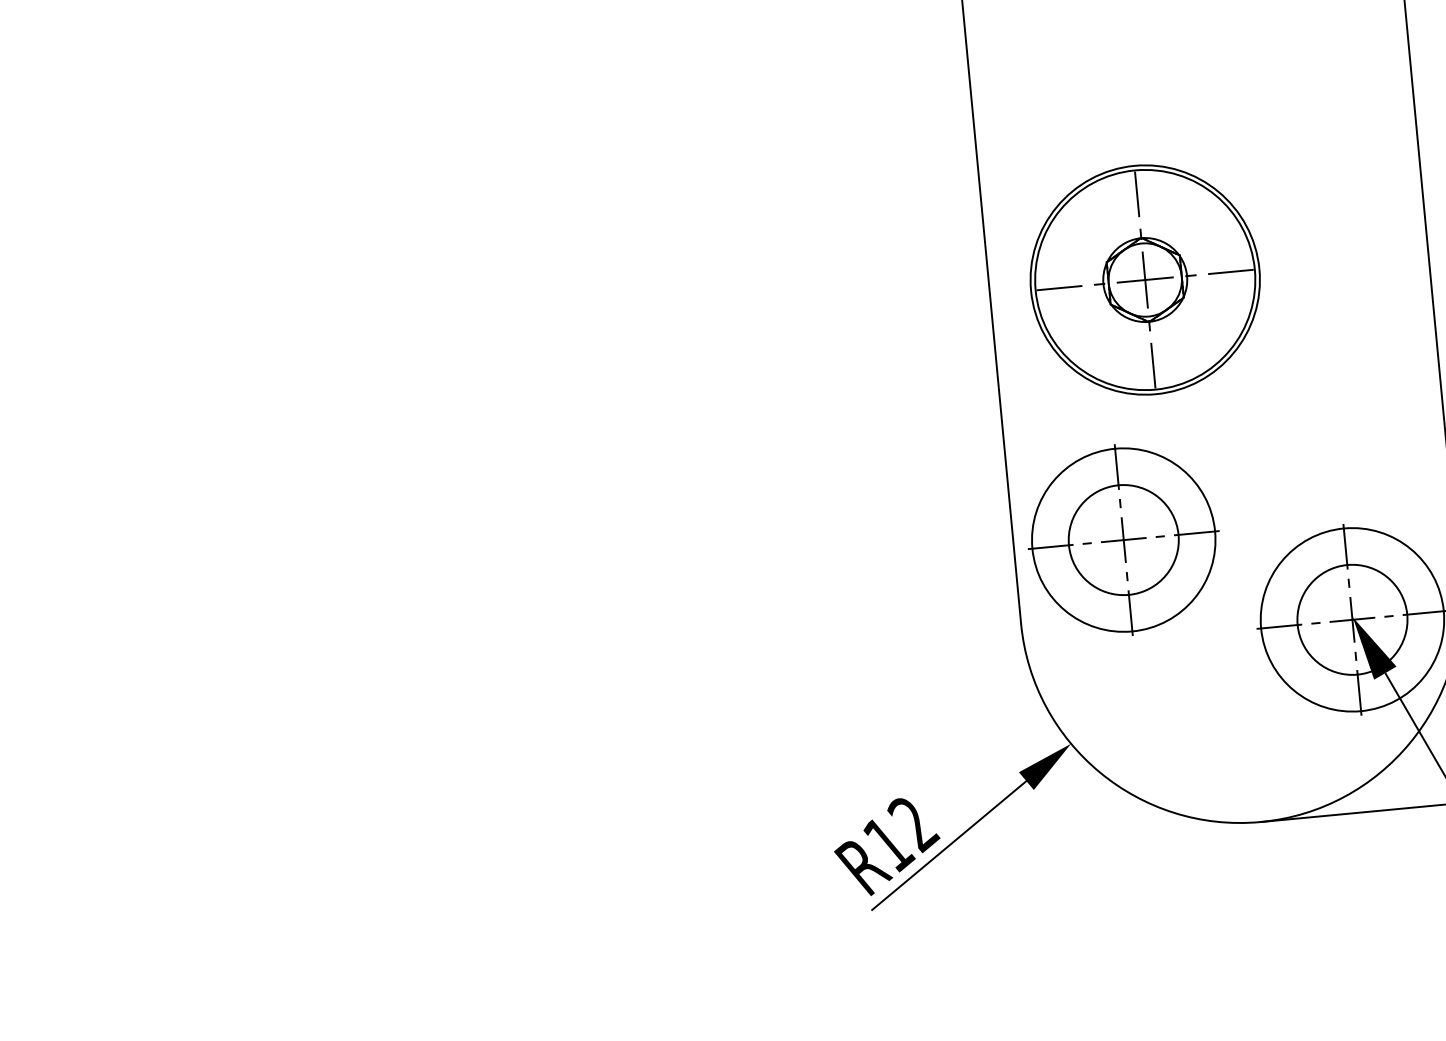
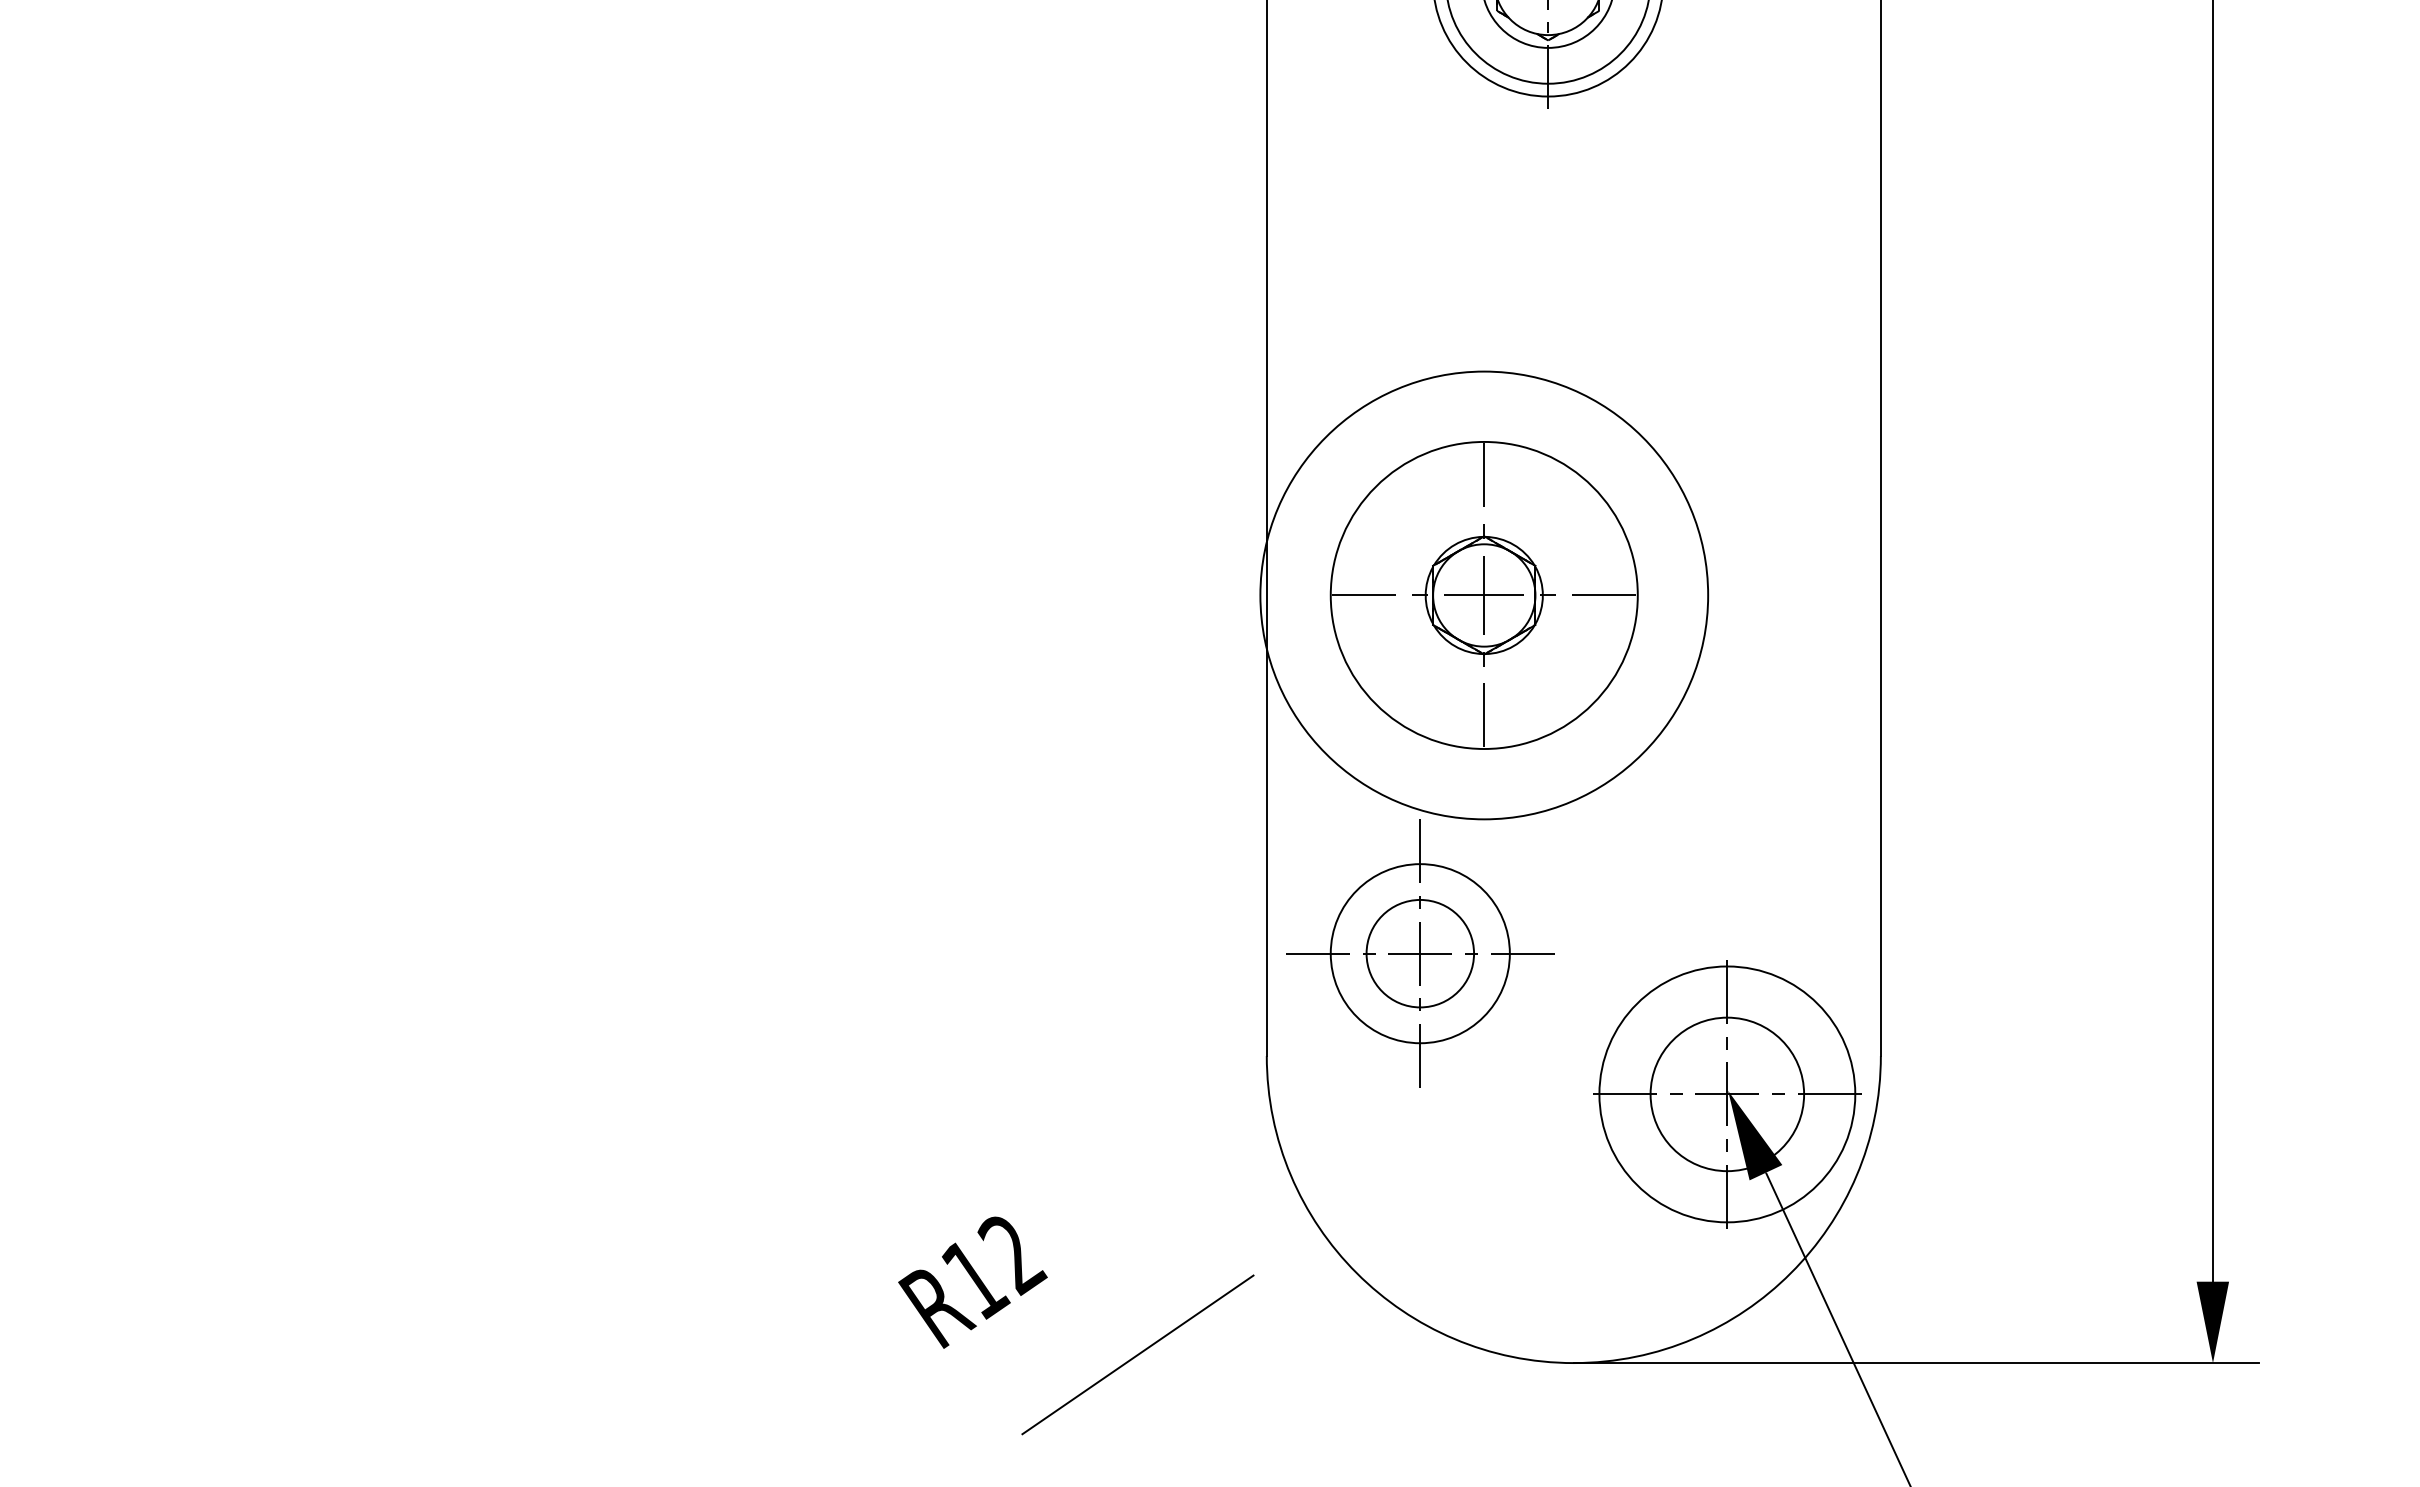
circle: (1145, 280) -> (1484, 595), size x1.4
circle: (1123, 539) -> (1420, 953), size x0.7
circle: (1123, 539) -> (1420, 953), size x0.7
fill: (1045, 767) -> (1282, 1258), removed
text: (887, 846) -> (972, 1282), moved

